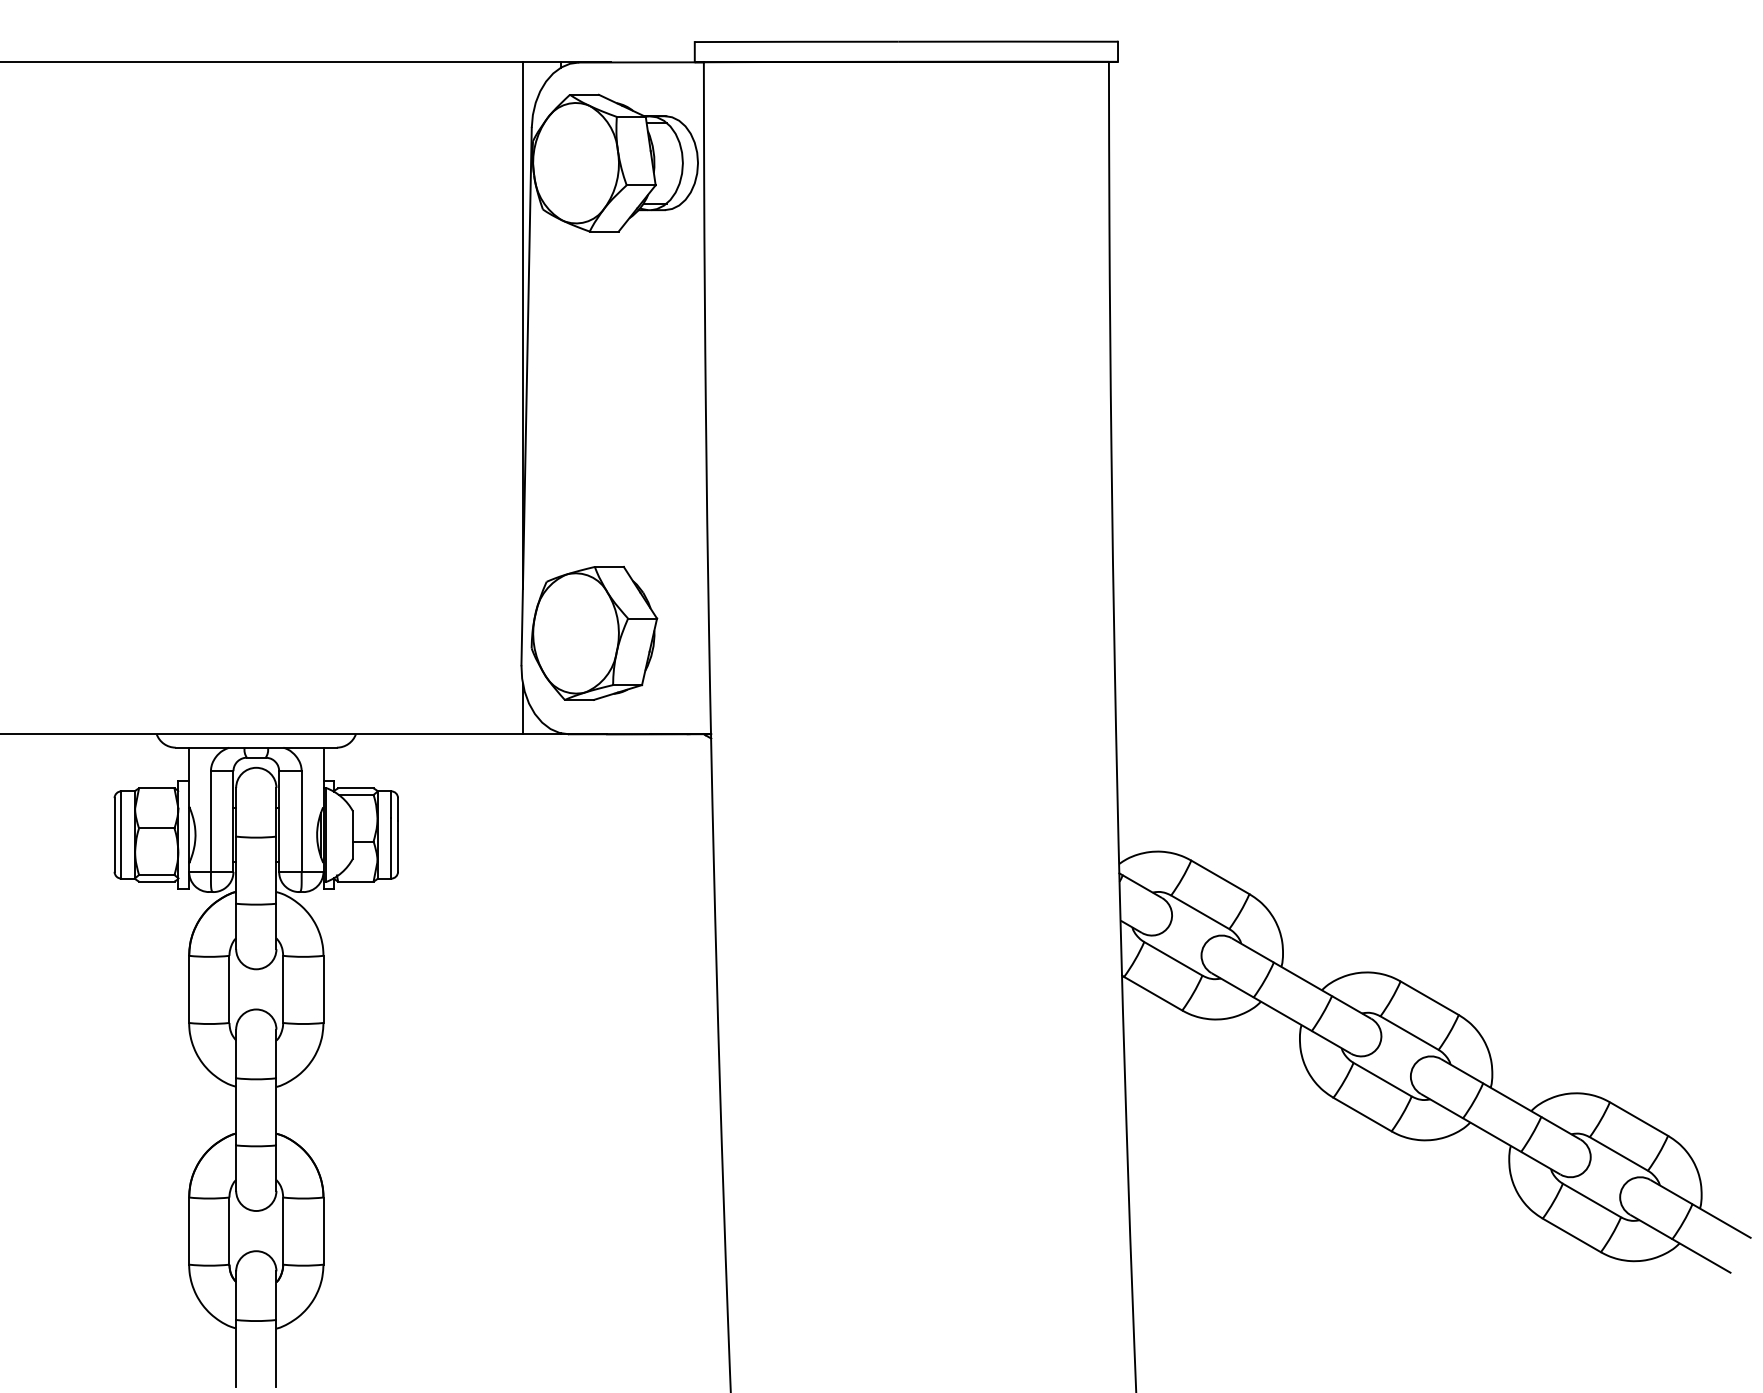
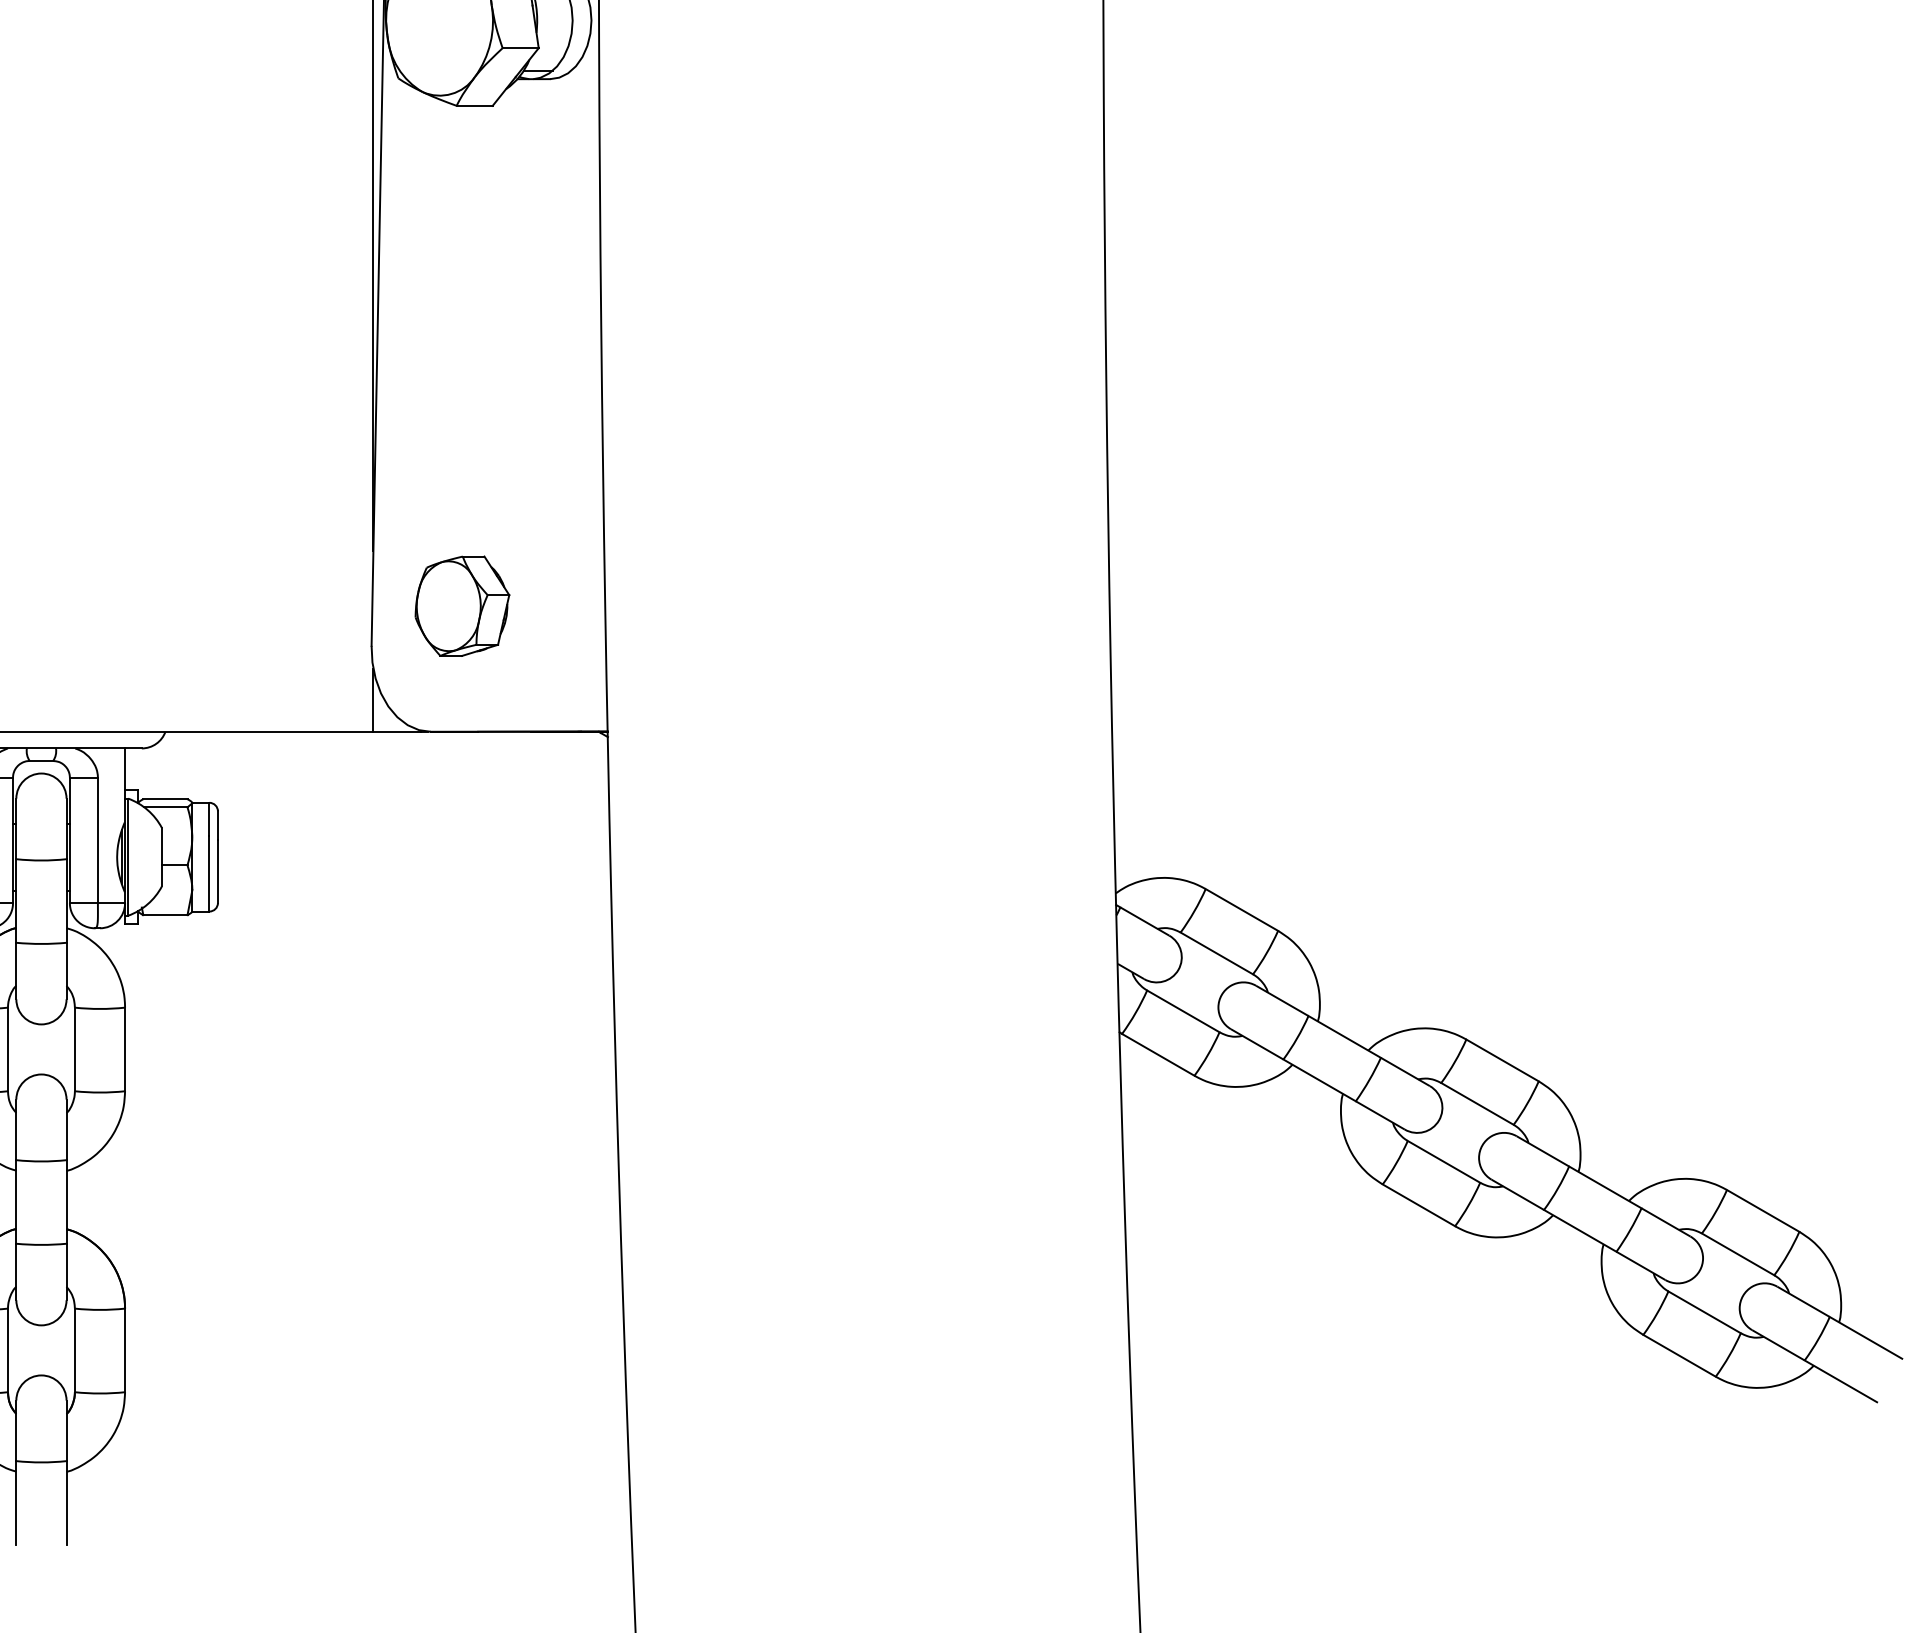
part: (594, 633) -> (462, 606), size x0.6

